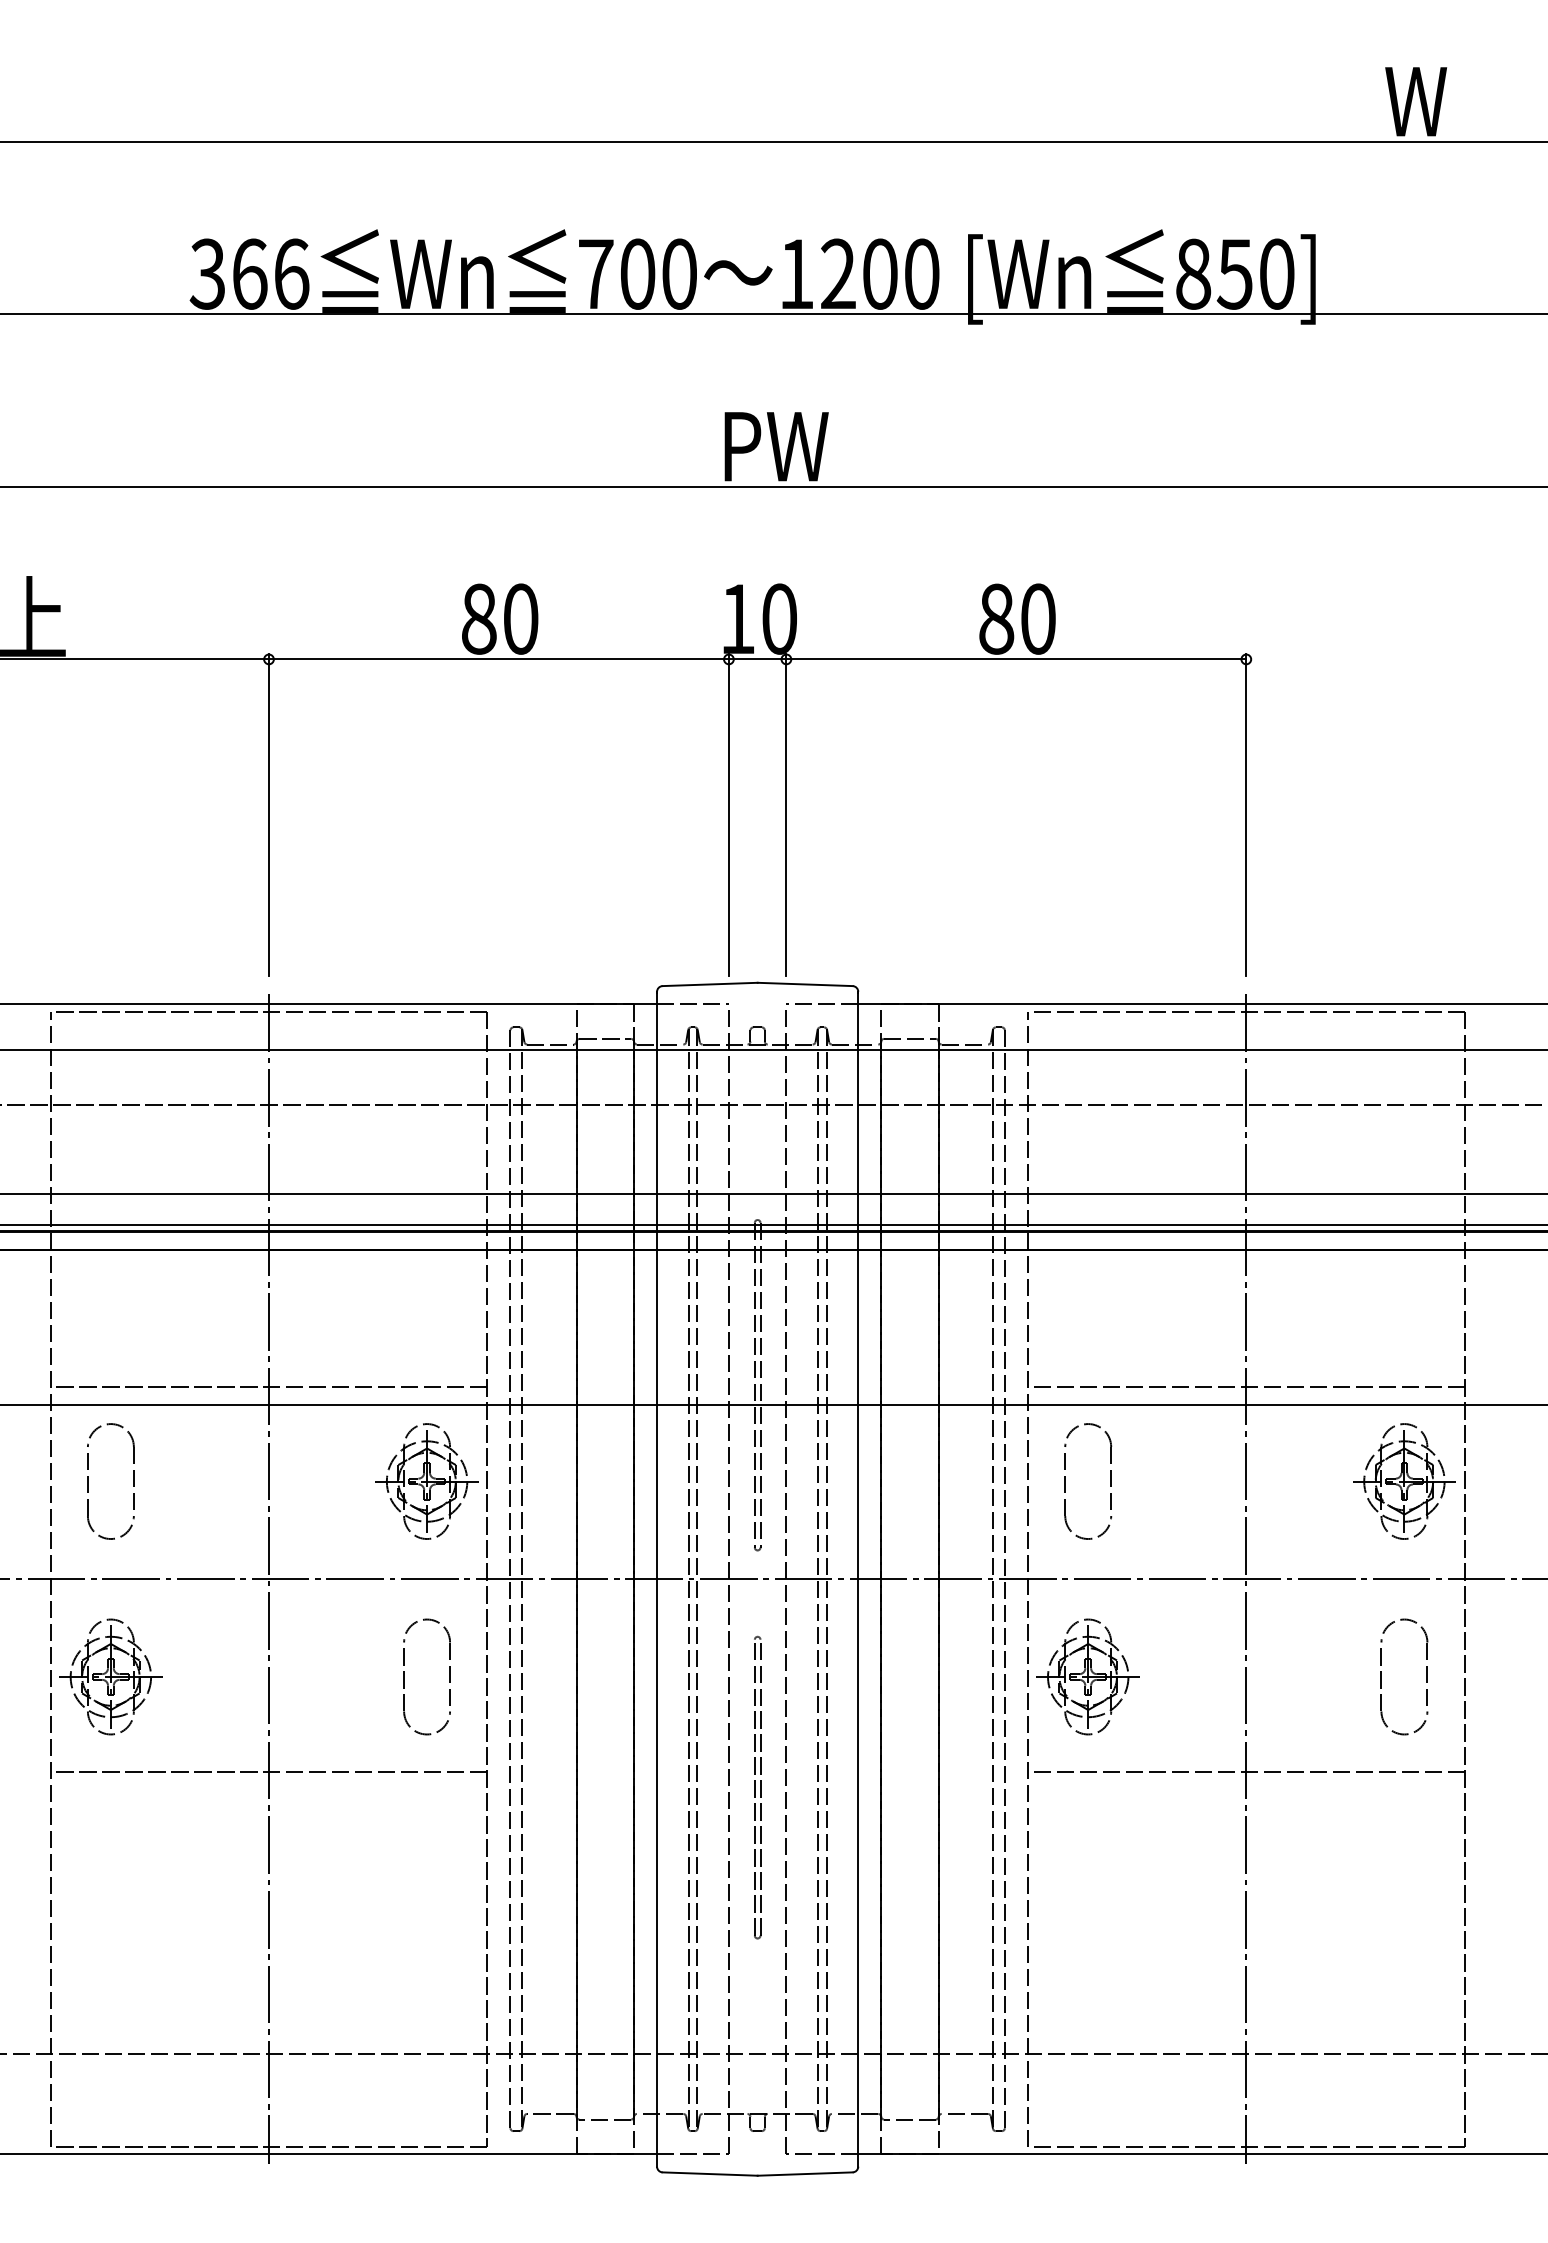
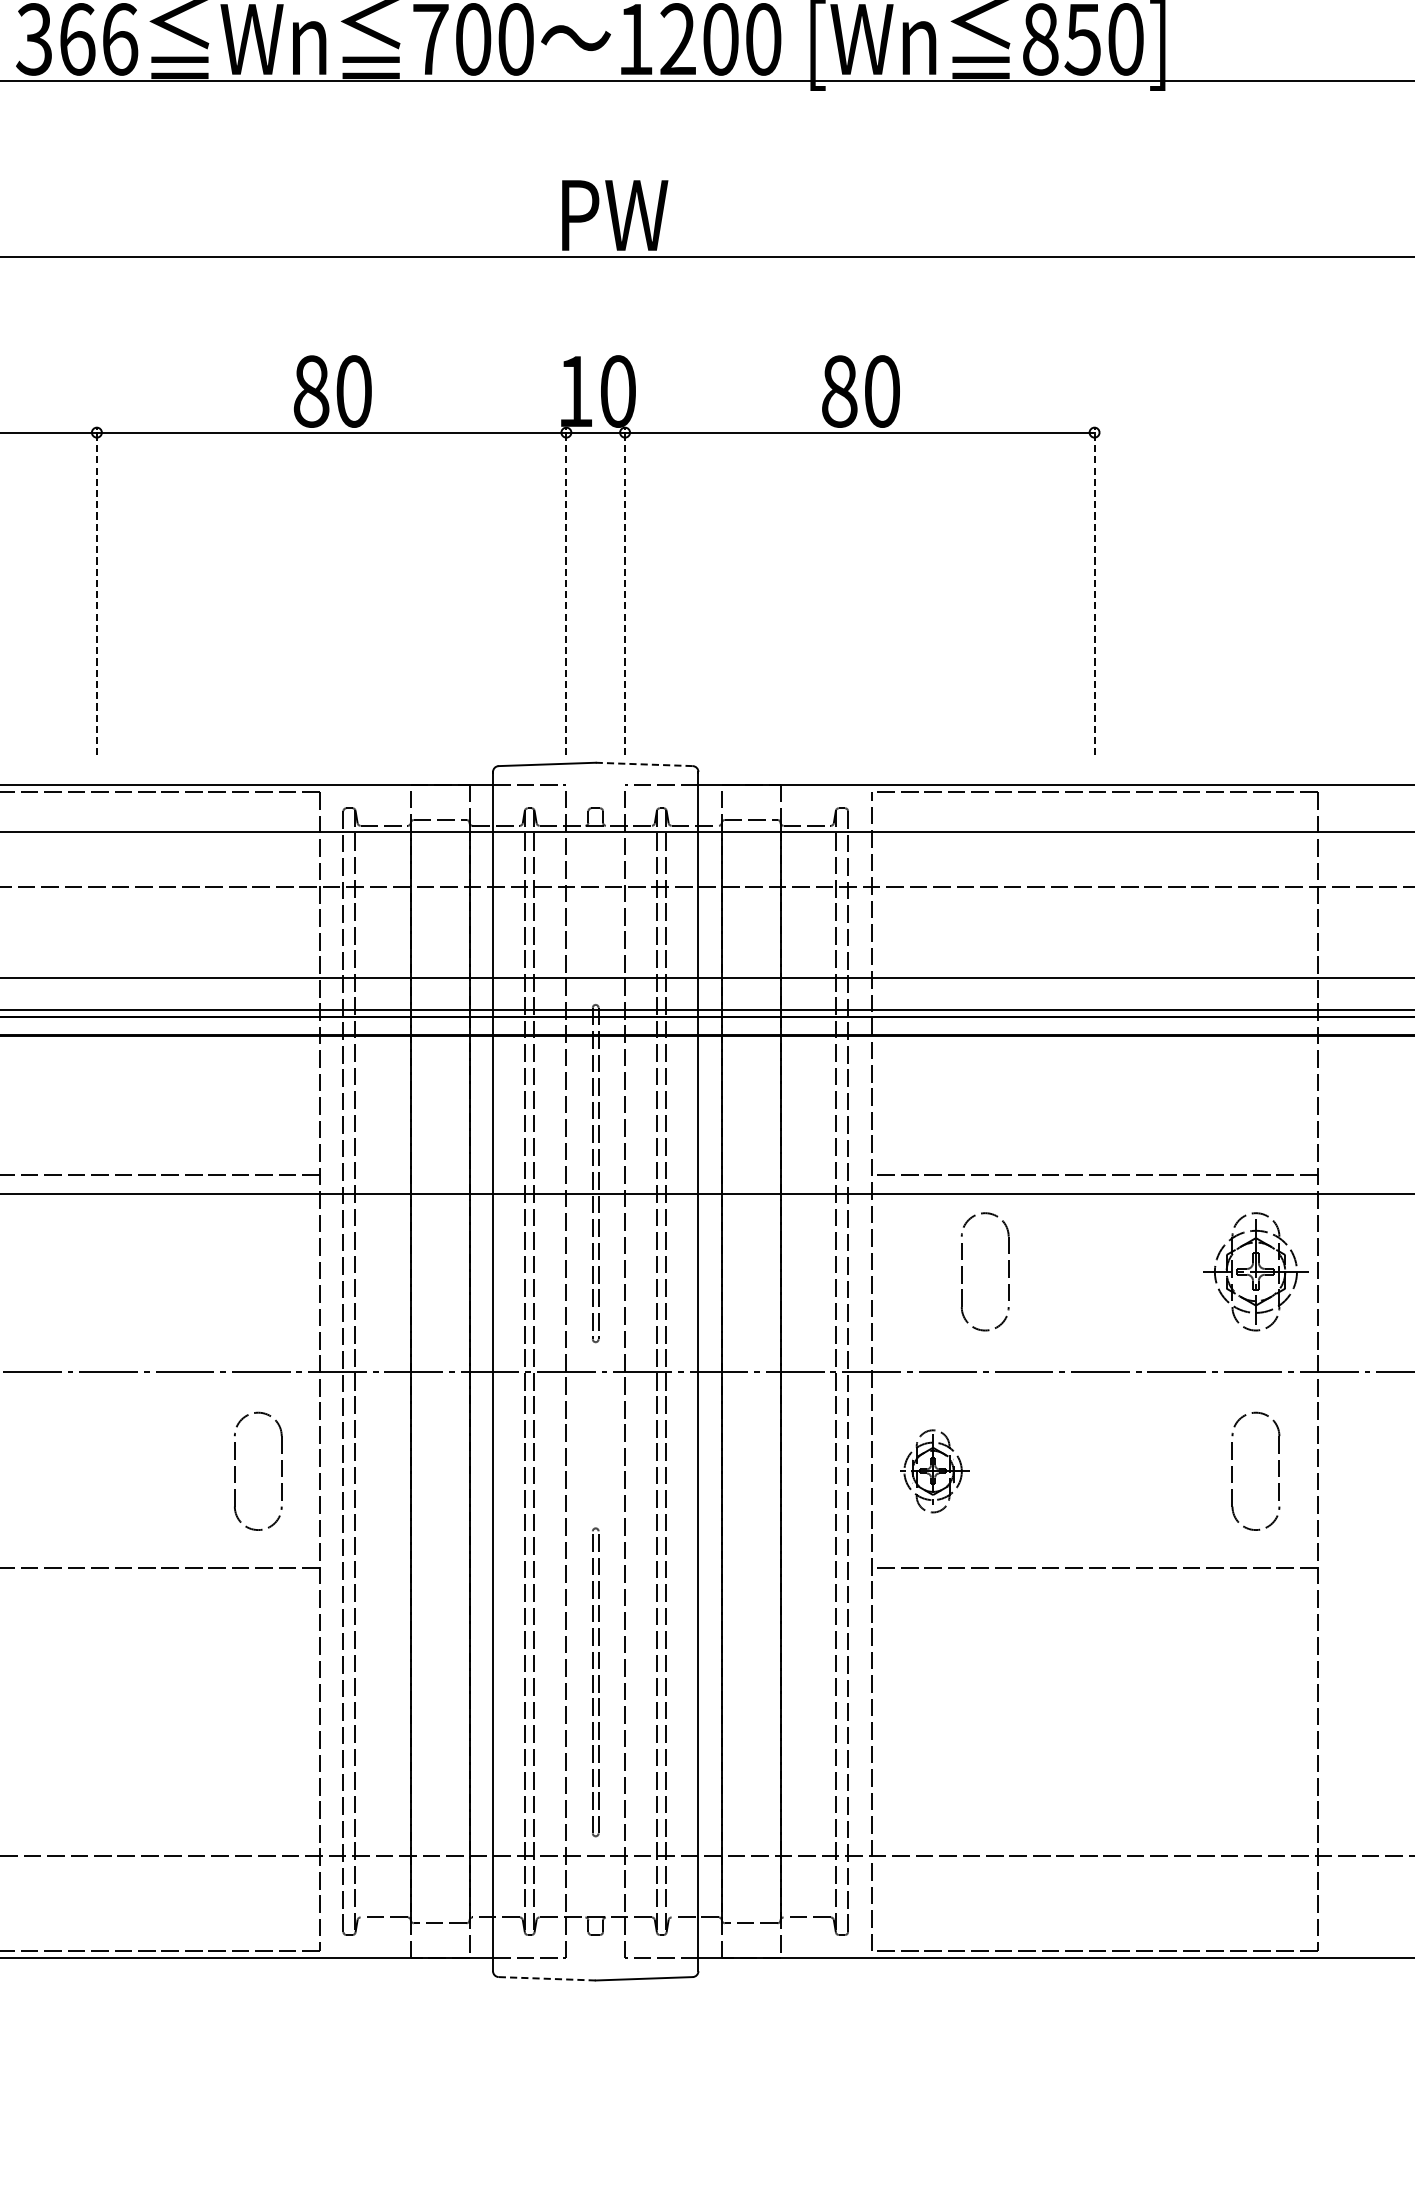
line: (268, 814) -> (96, 590), solid -> dashed
line: (728, 814) -> (565, 590), solid -> dashed
line: (786, 814) -> (625, 590), solid -> dashed
line: (1246, 814) -> (1094, 590), solid -> dashed
line: (805, 984) -> (644, 764), solid -> dashed
part: (426, 1481) -> (257, 1271), removed
part: (1110, 1481) -> (1007, 1271), moved
line: (268, 1579) -> (96, 1371), removed
line: (1246, 1579) -> (1094, 1371), removed
part: (1087, 1676) -> (932, 1470), size x0.7
part: (757, 1787) -> (595, 1682), moved
line: (710, 2174) -> (547, 1979), solid -> dashed

